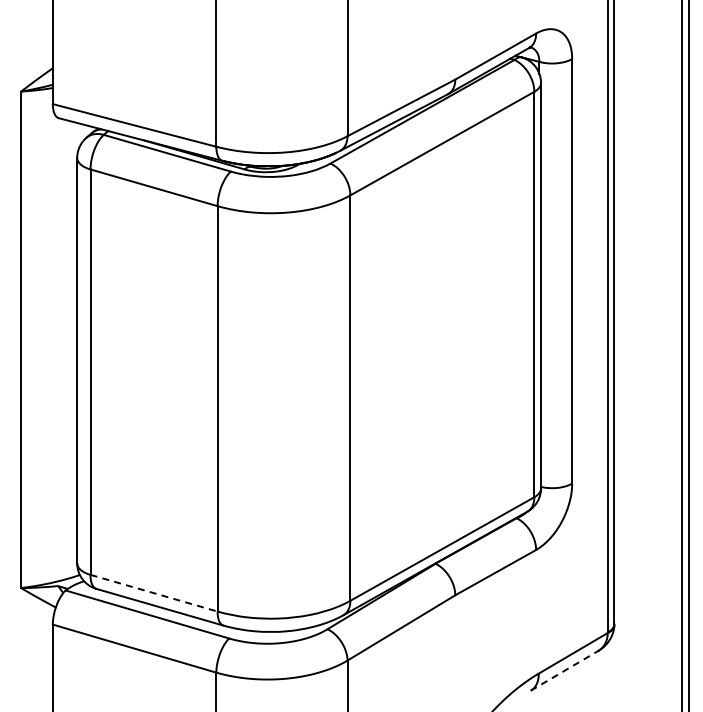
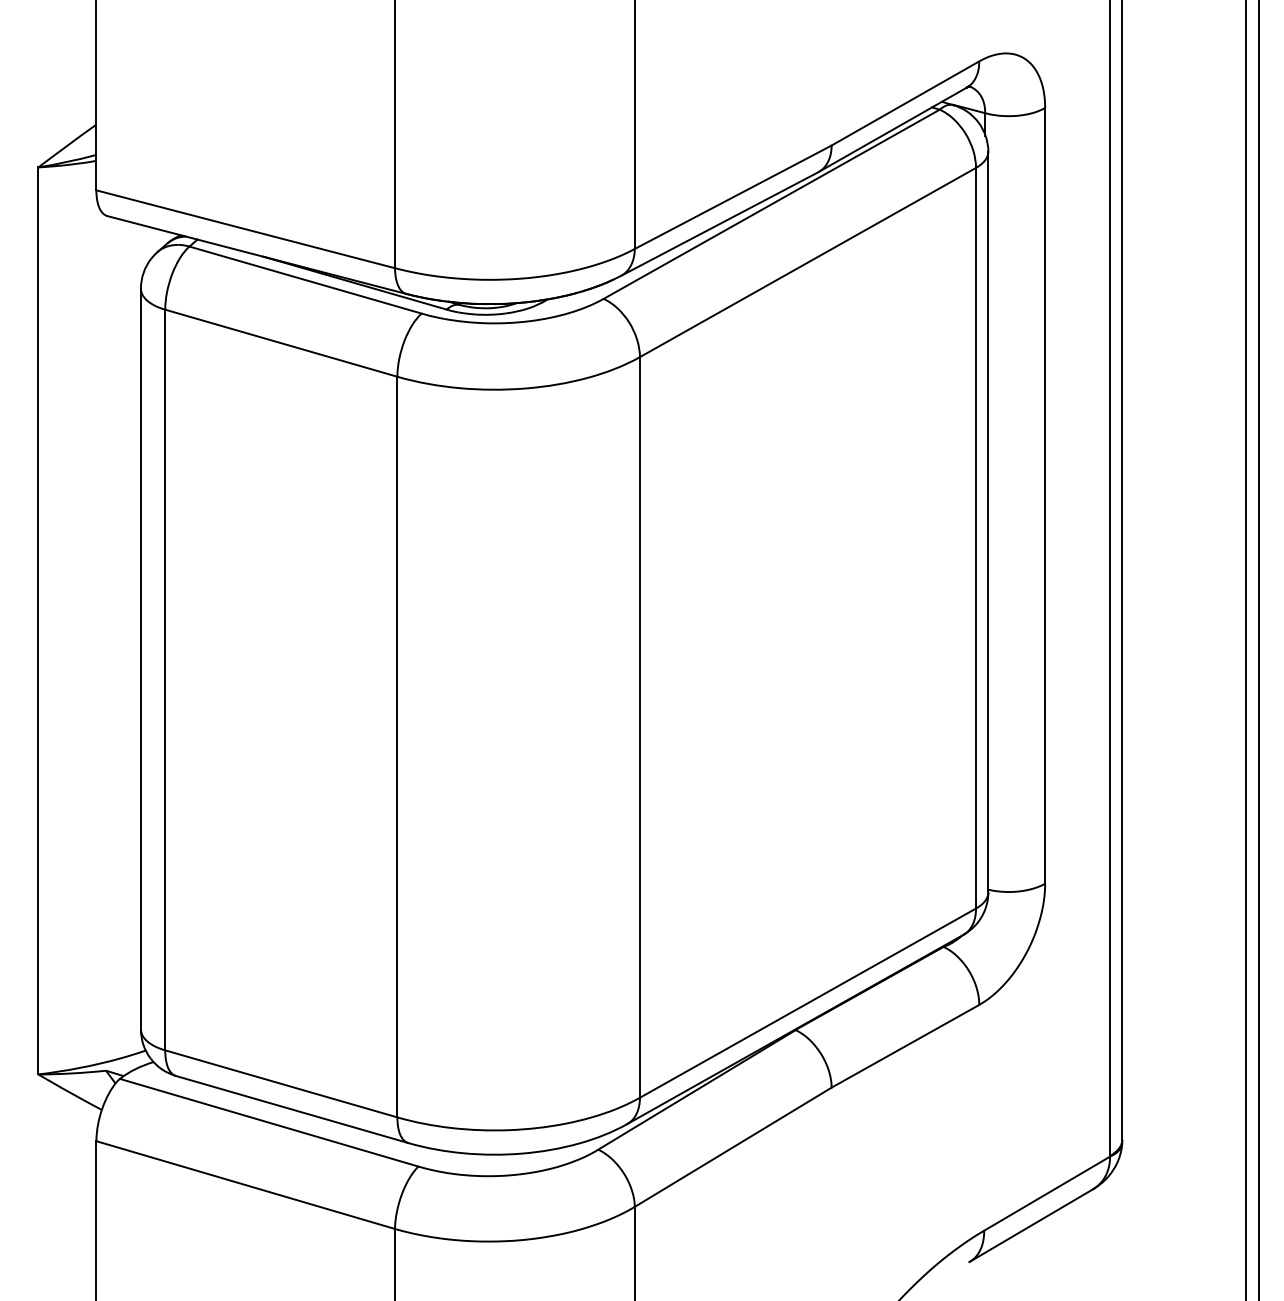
line: (154, 593) -> (282, 1084), dashed -> solid
line: (564, 670) -> (1031, 1225), dashed -> solid

